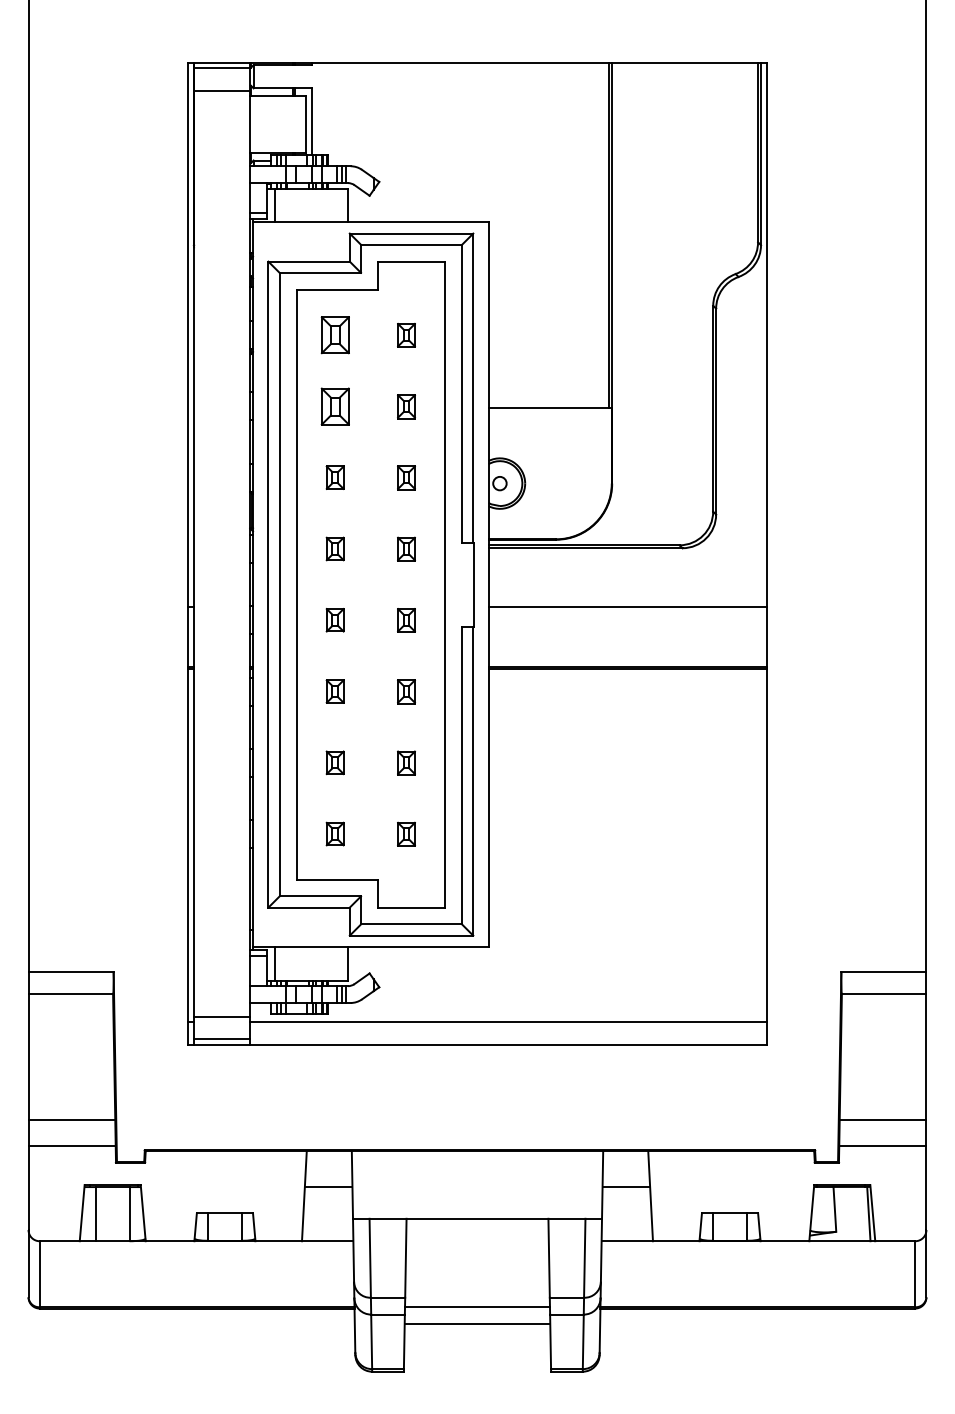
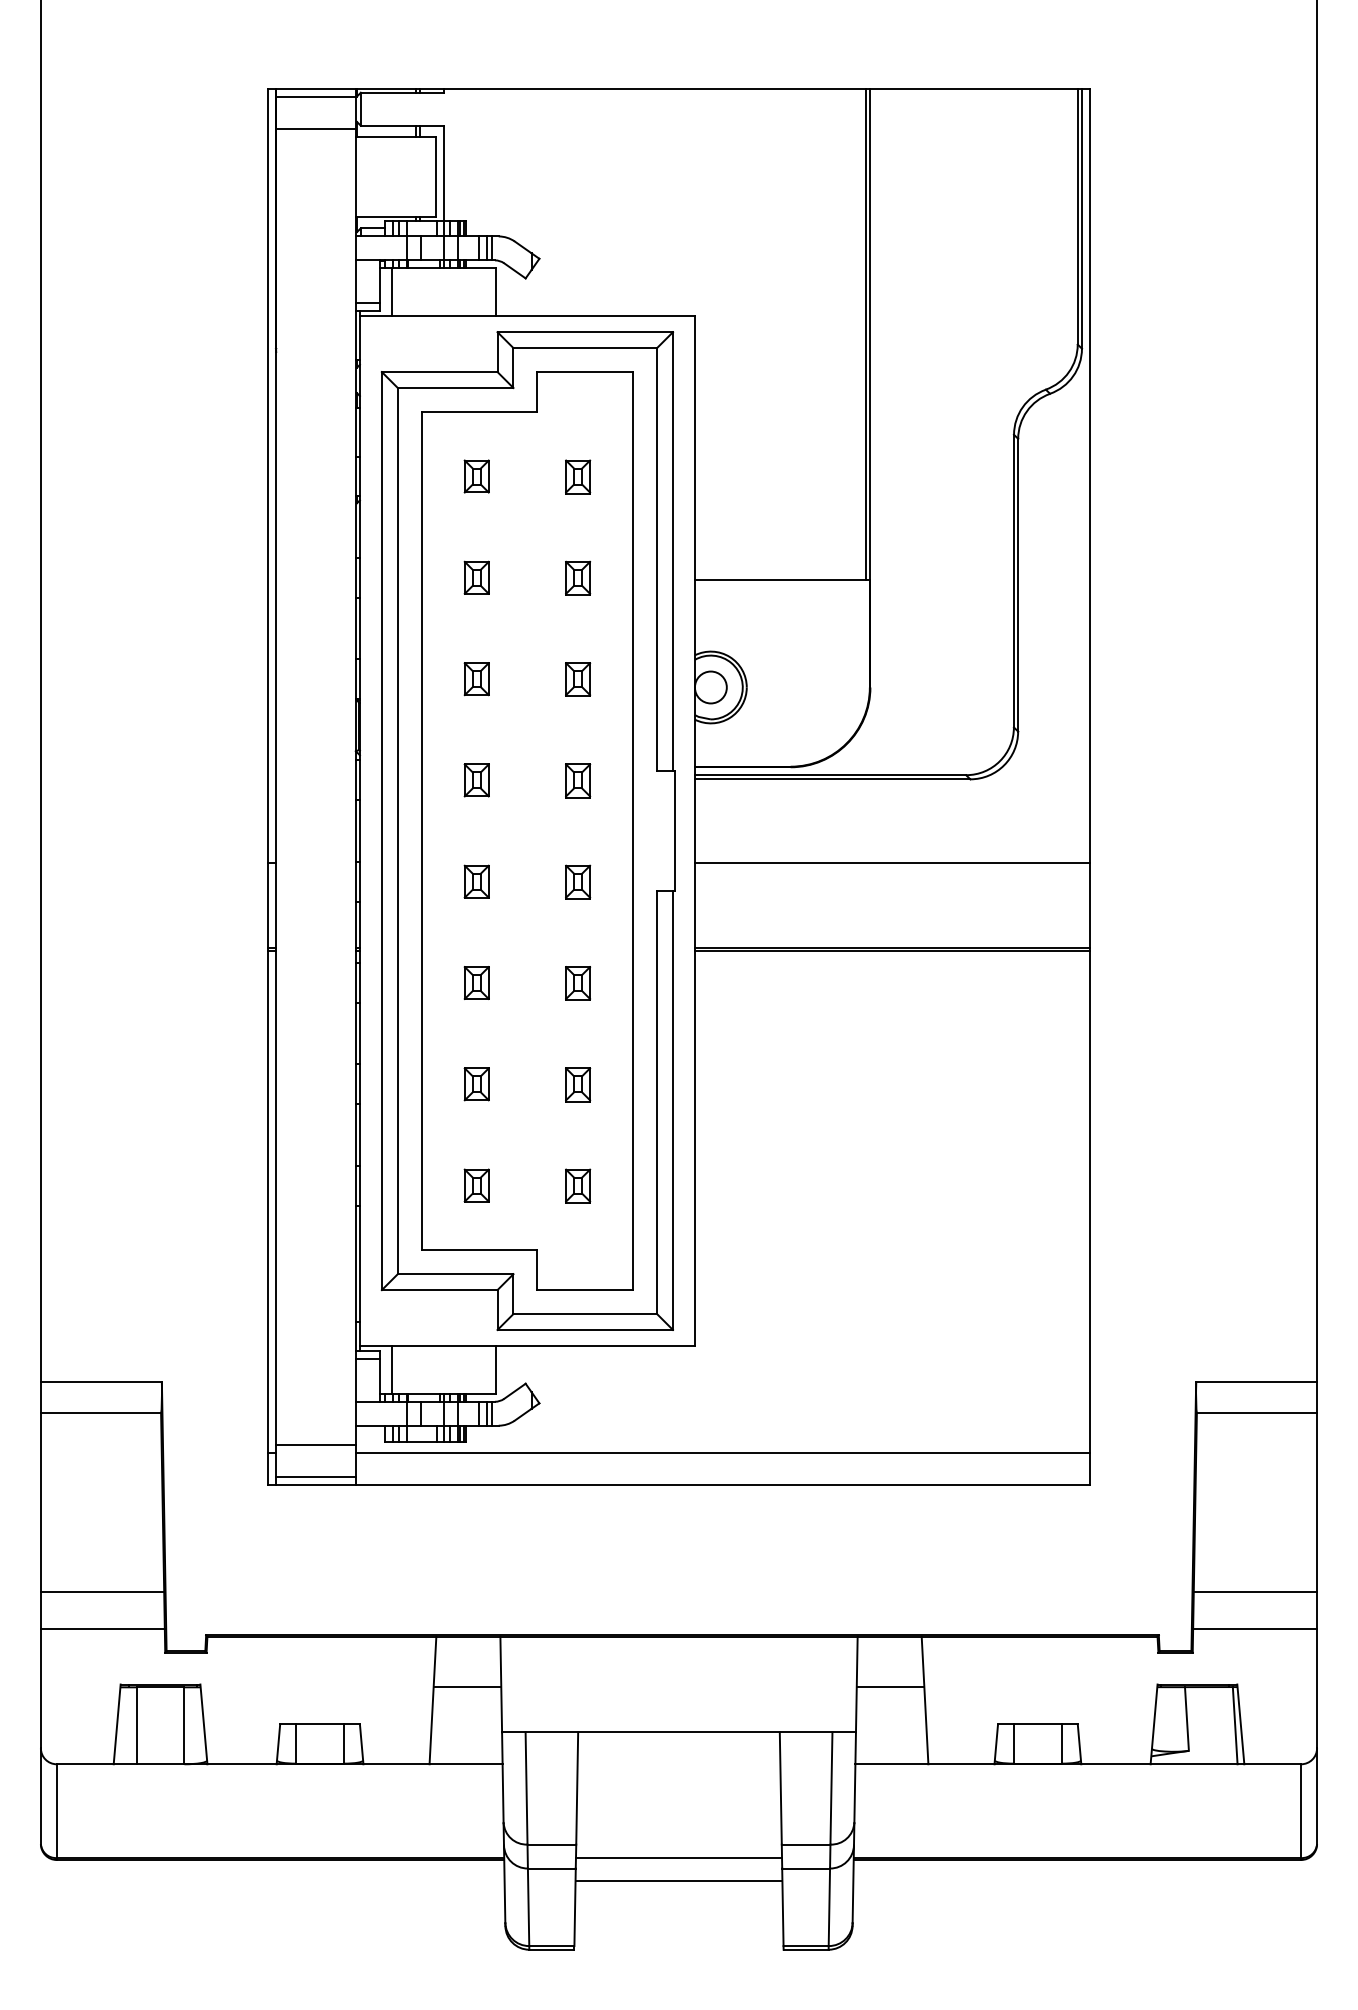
part: (335, 335) -> (476, 476), size x0.62
part: (335, 406) -> (476, 577), size x0.62
circle: (499, 483) -> (710, 687), size x1.67

